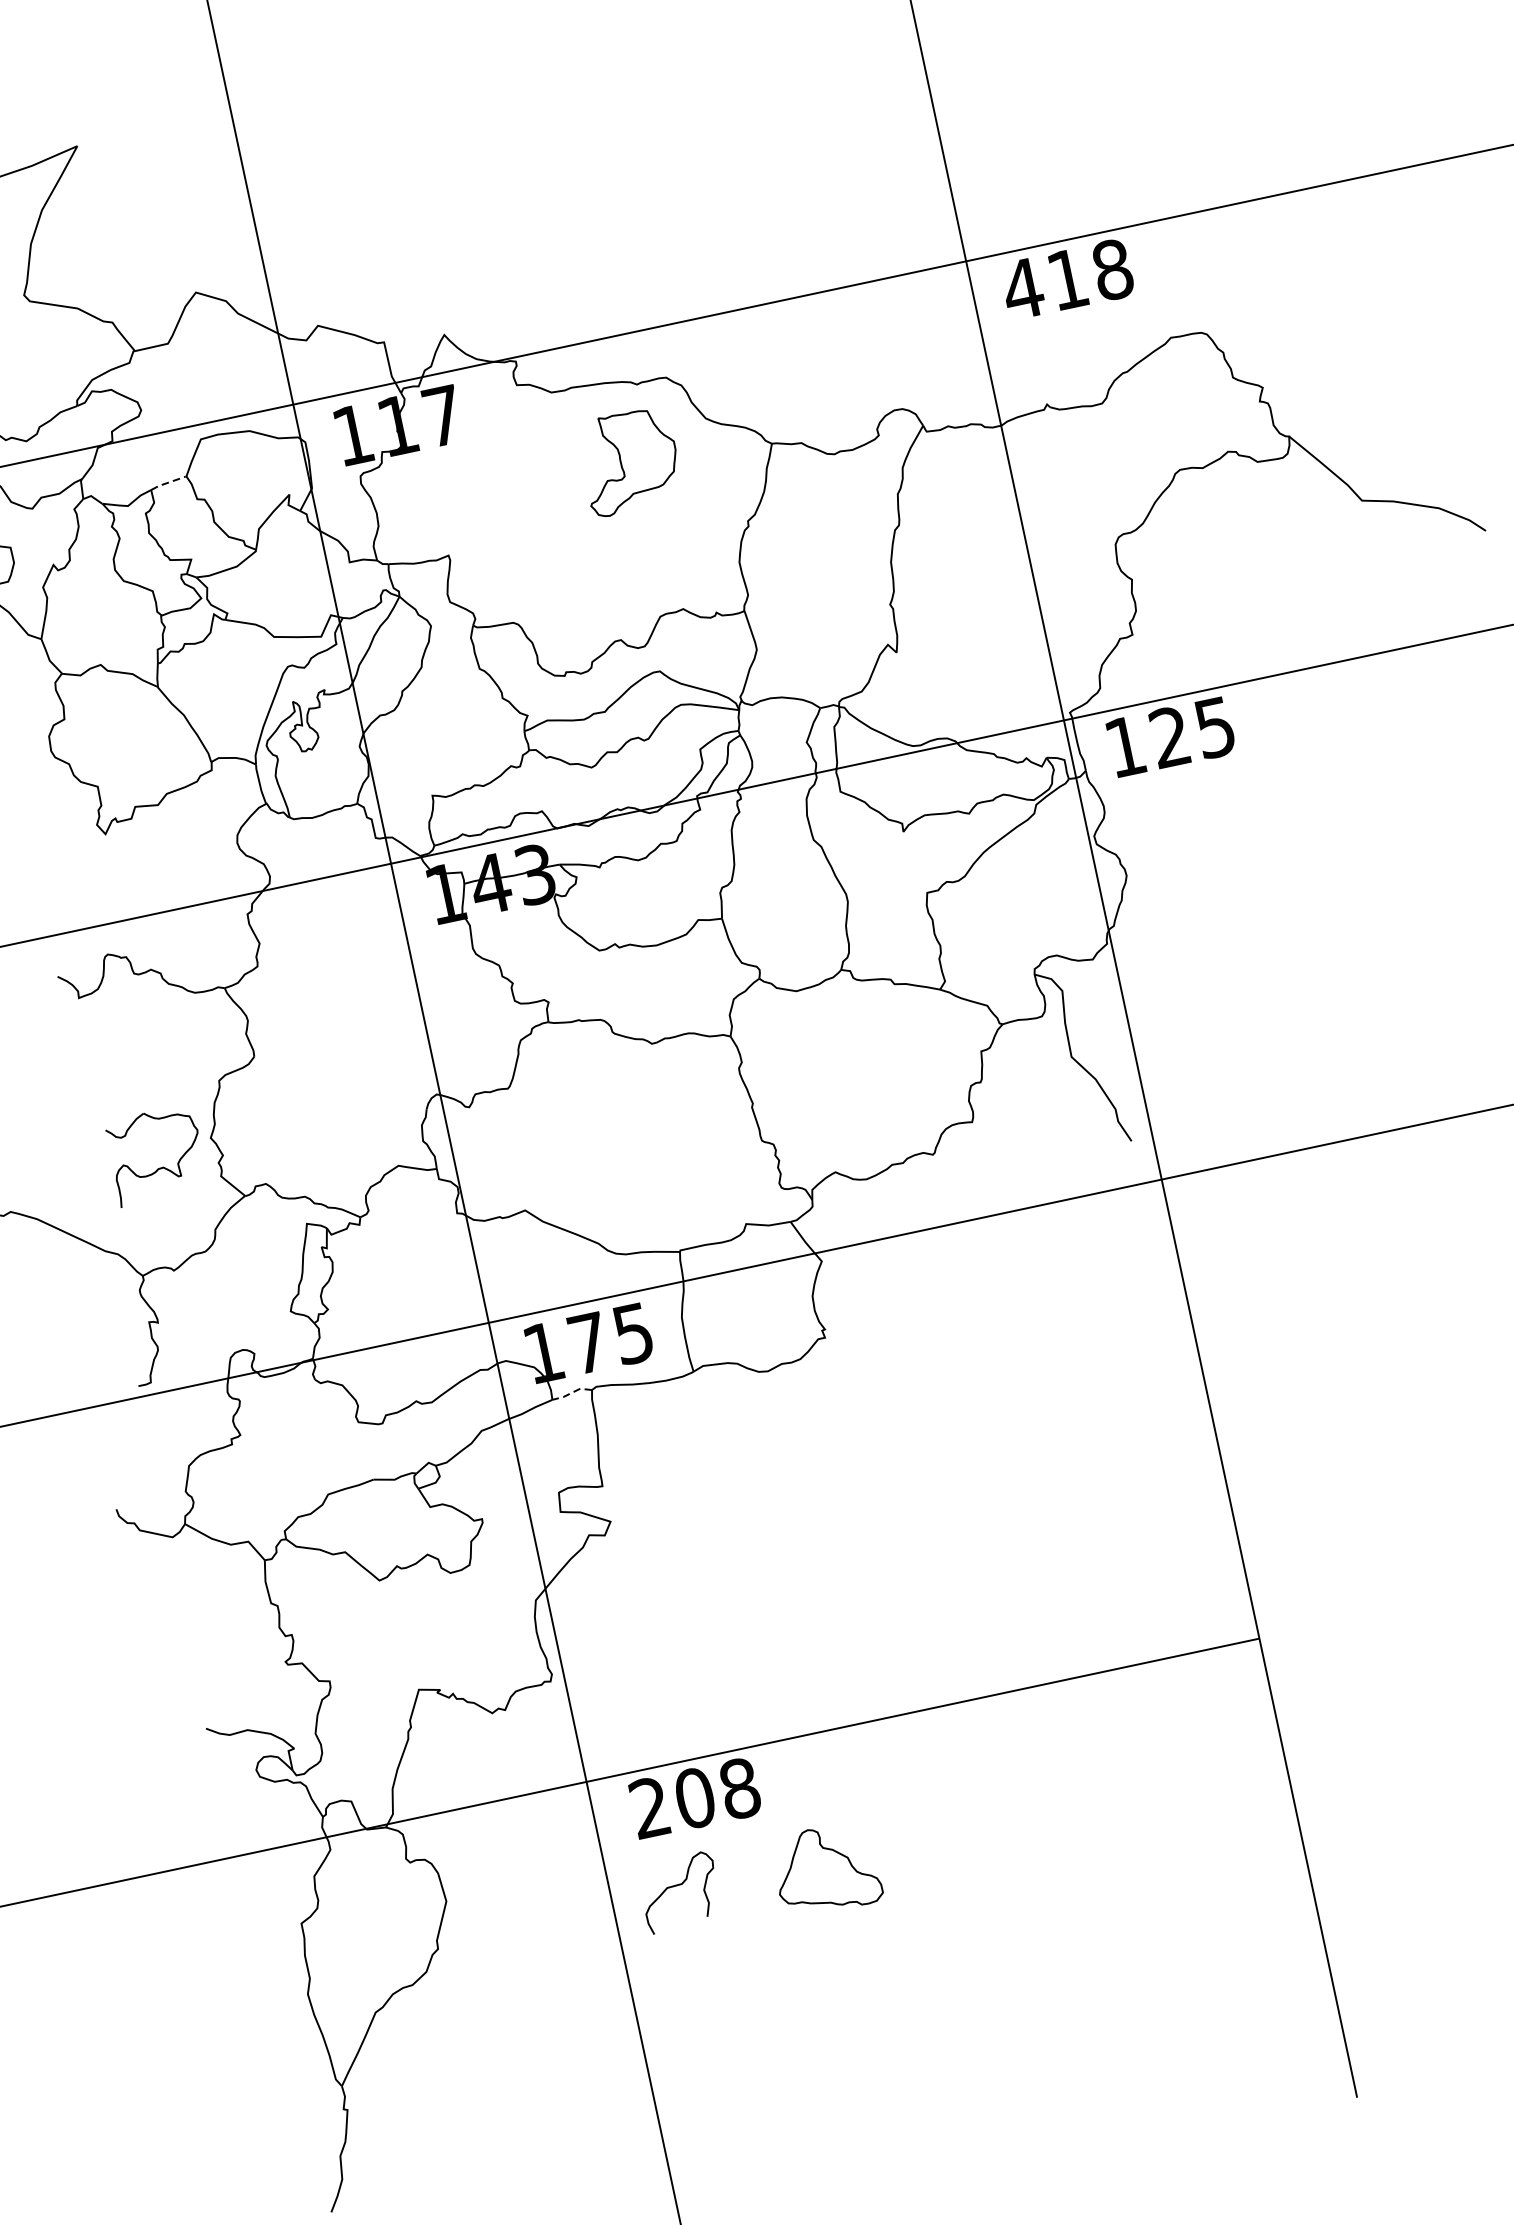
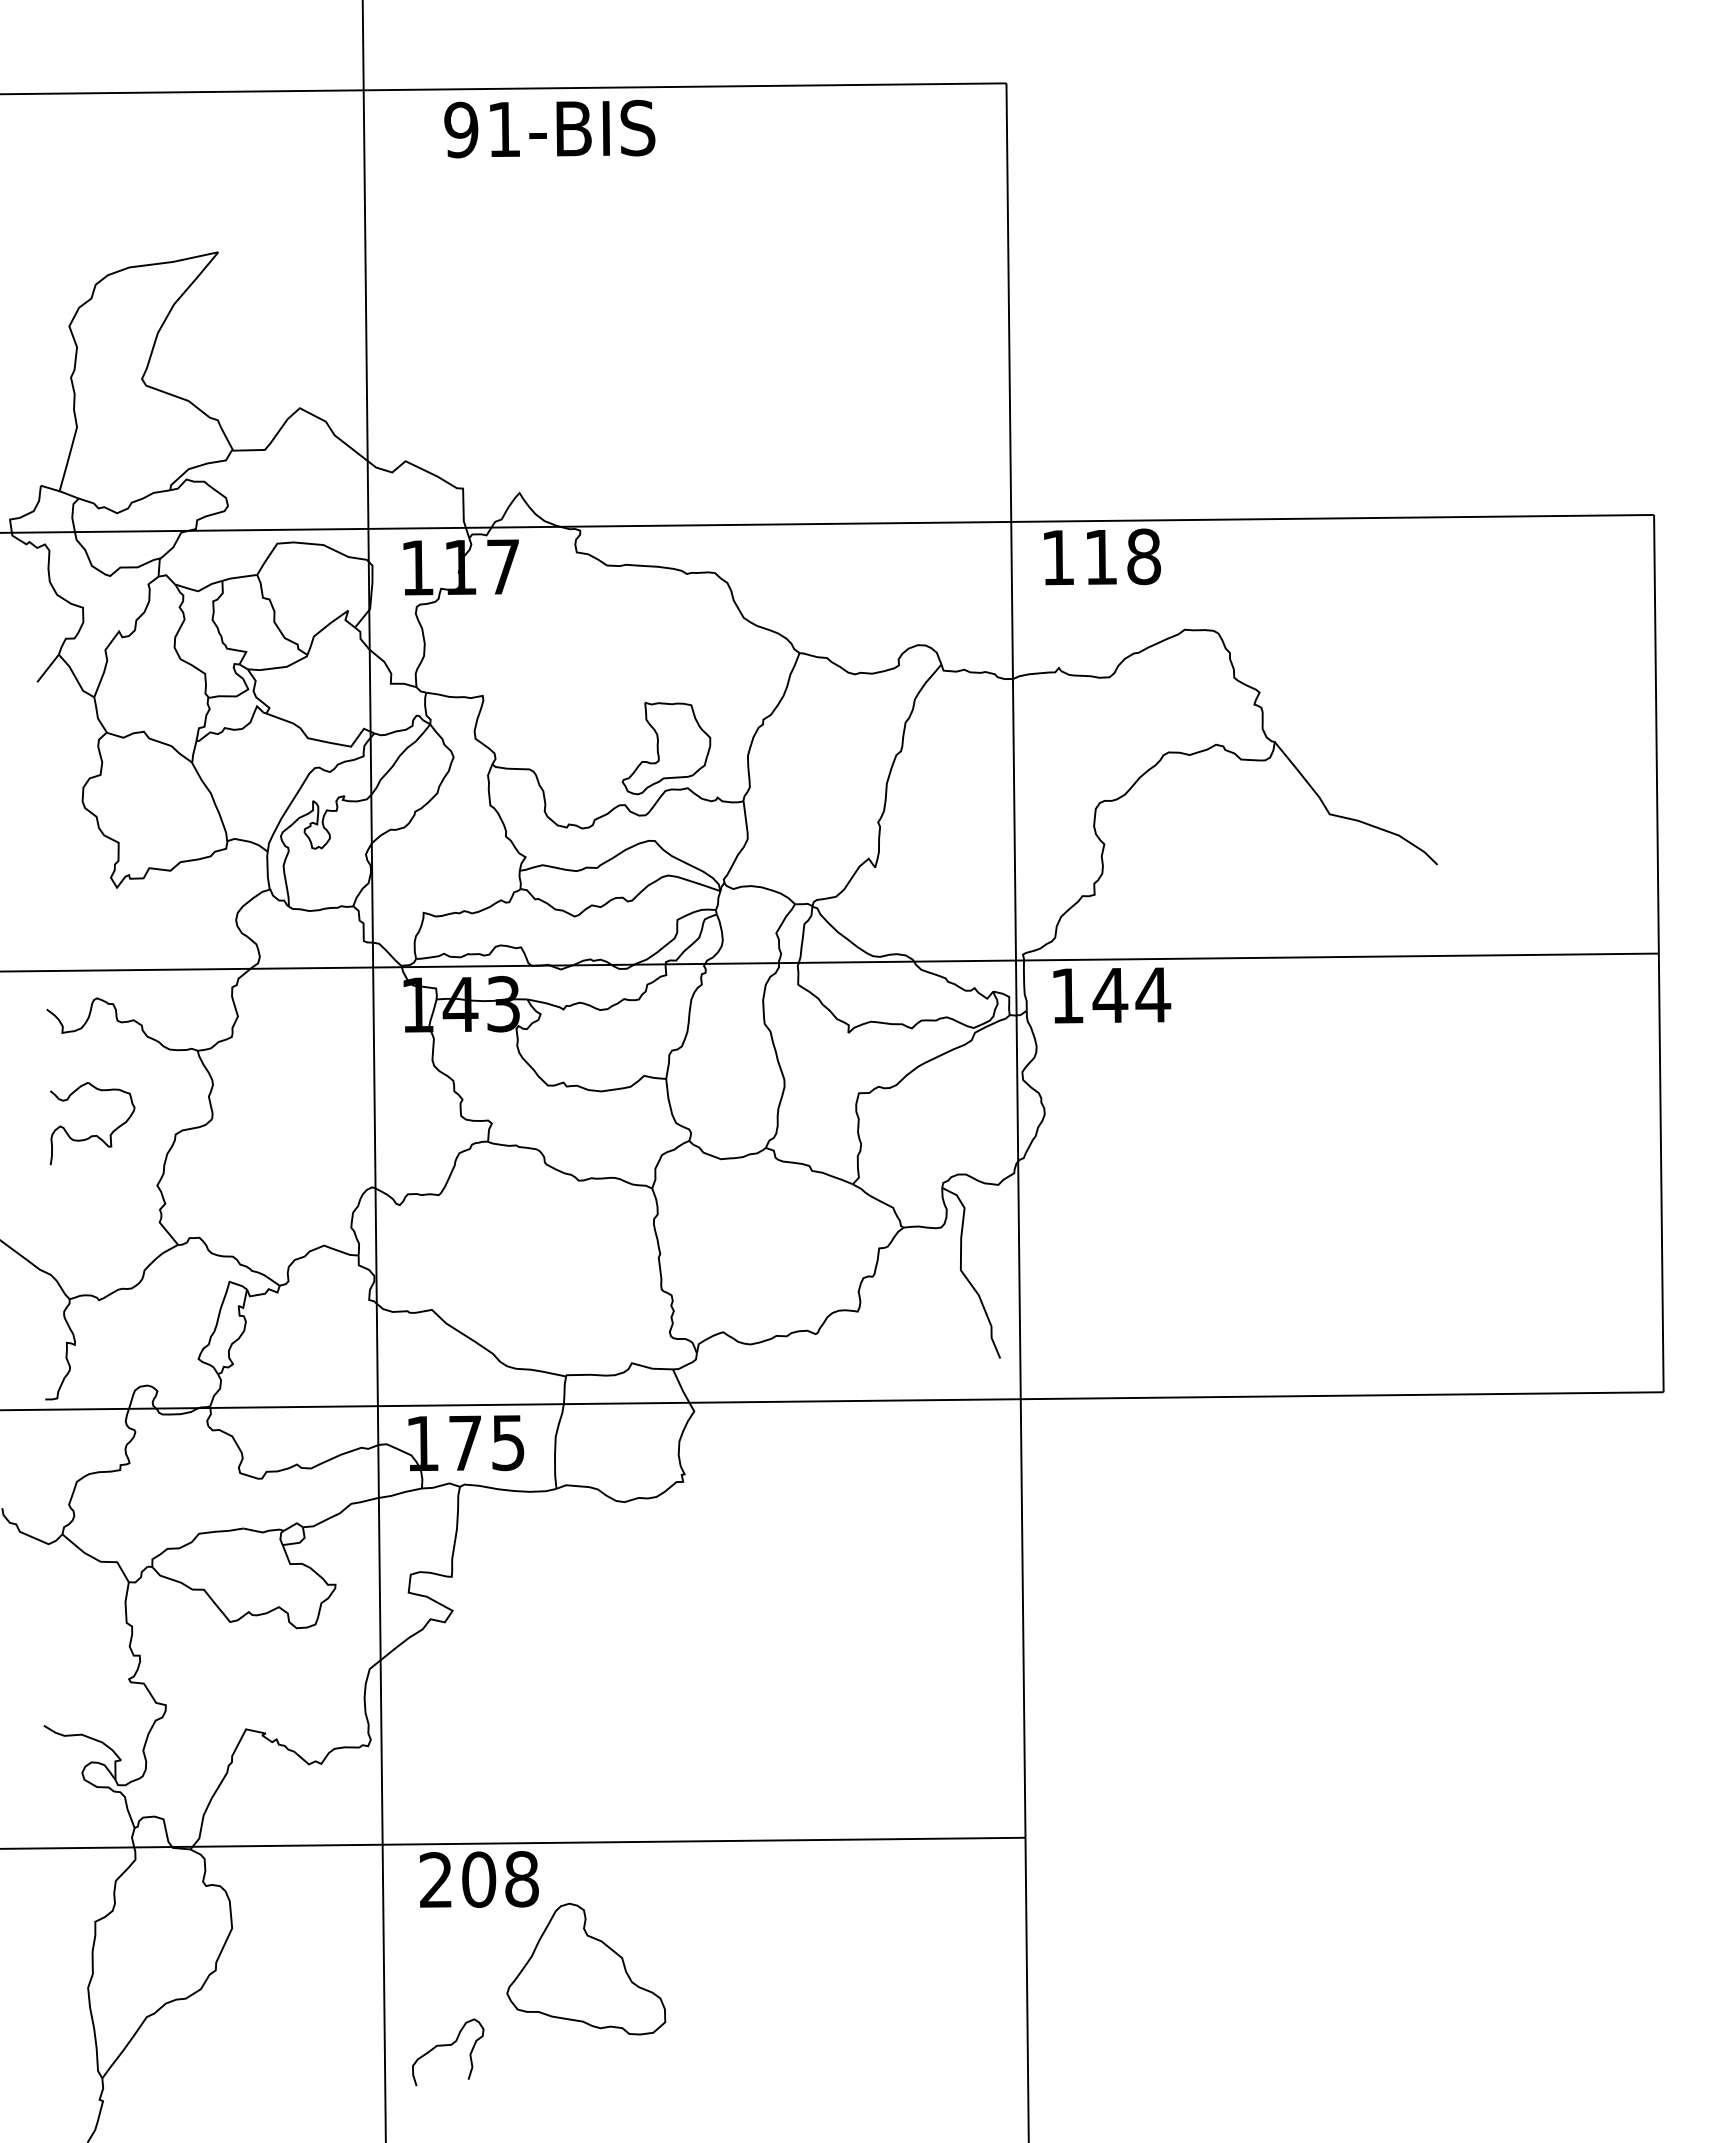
text: (1023, 288) -> (1058, 557), 418 -> 118
part: (630, 461) -> (666, 748), moved
line: (167, 483) -> (238, 577), dashed -> solid
text: (1192, 732) -> (1131, 995), 125 -> 144
part: (159, 1168) -> (92, 1135), moved
line: (572, 1392) -> (441, 1485), dashed -> solid
part: (826, 1868) -> (586, 1968), size x1.67
curve: (677, 1886) -> (446, 2046), moved

